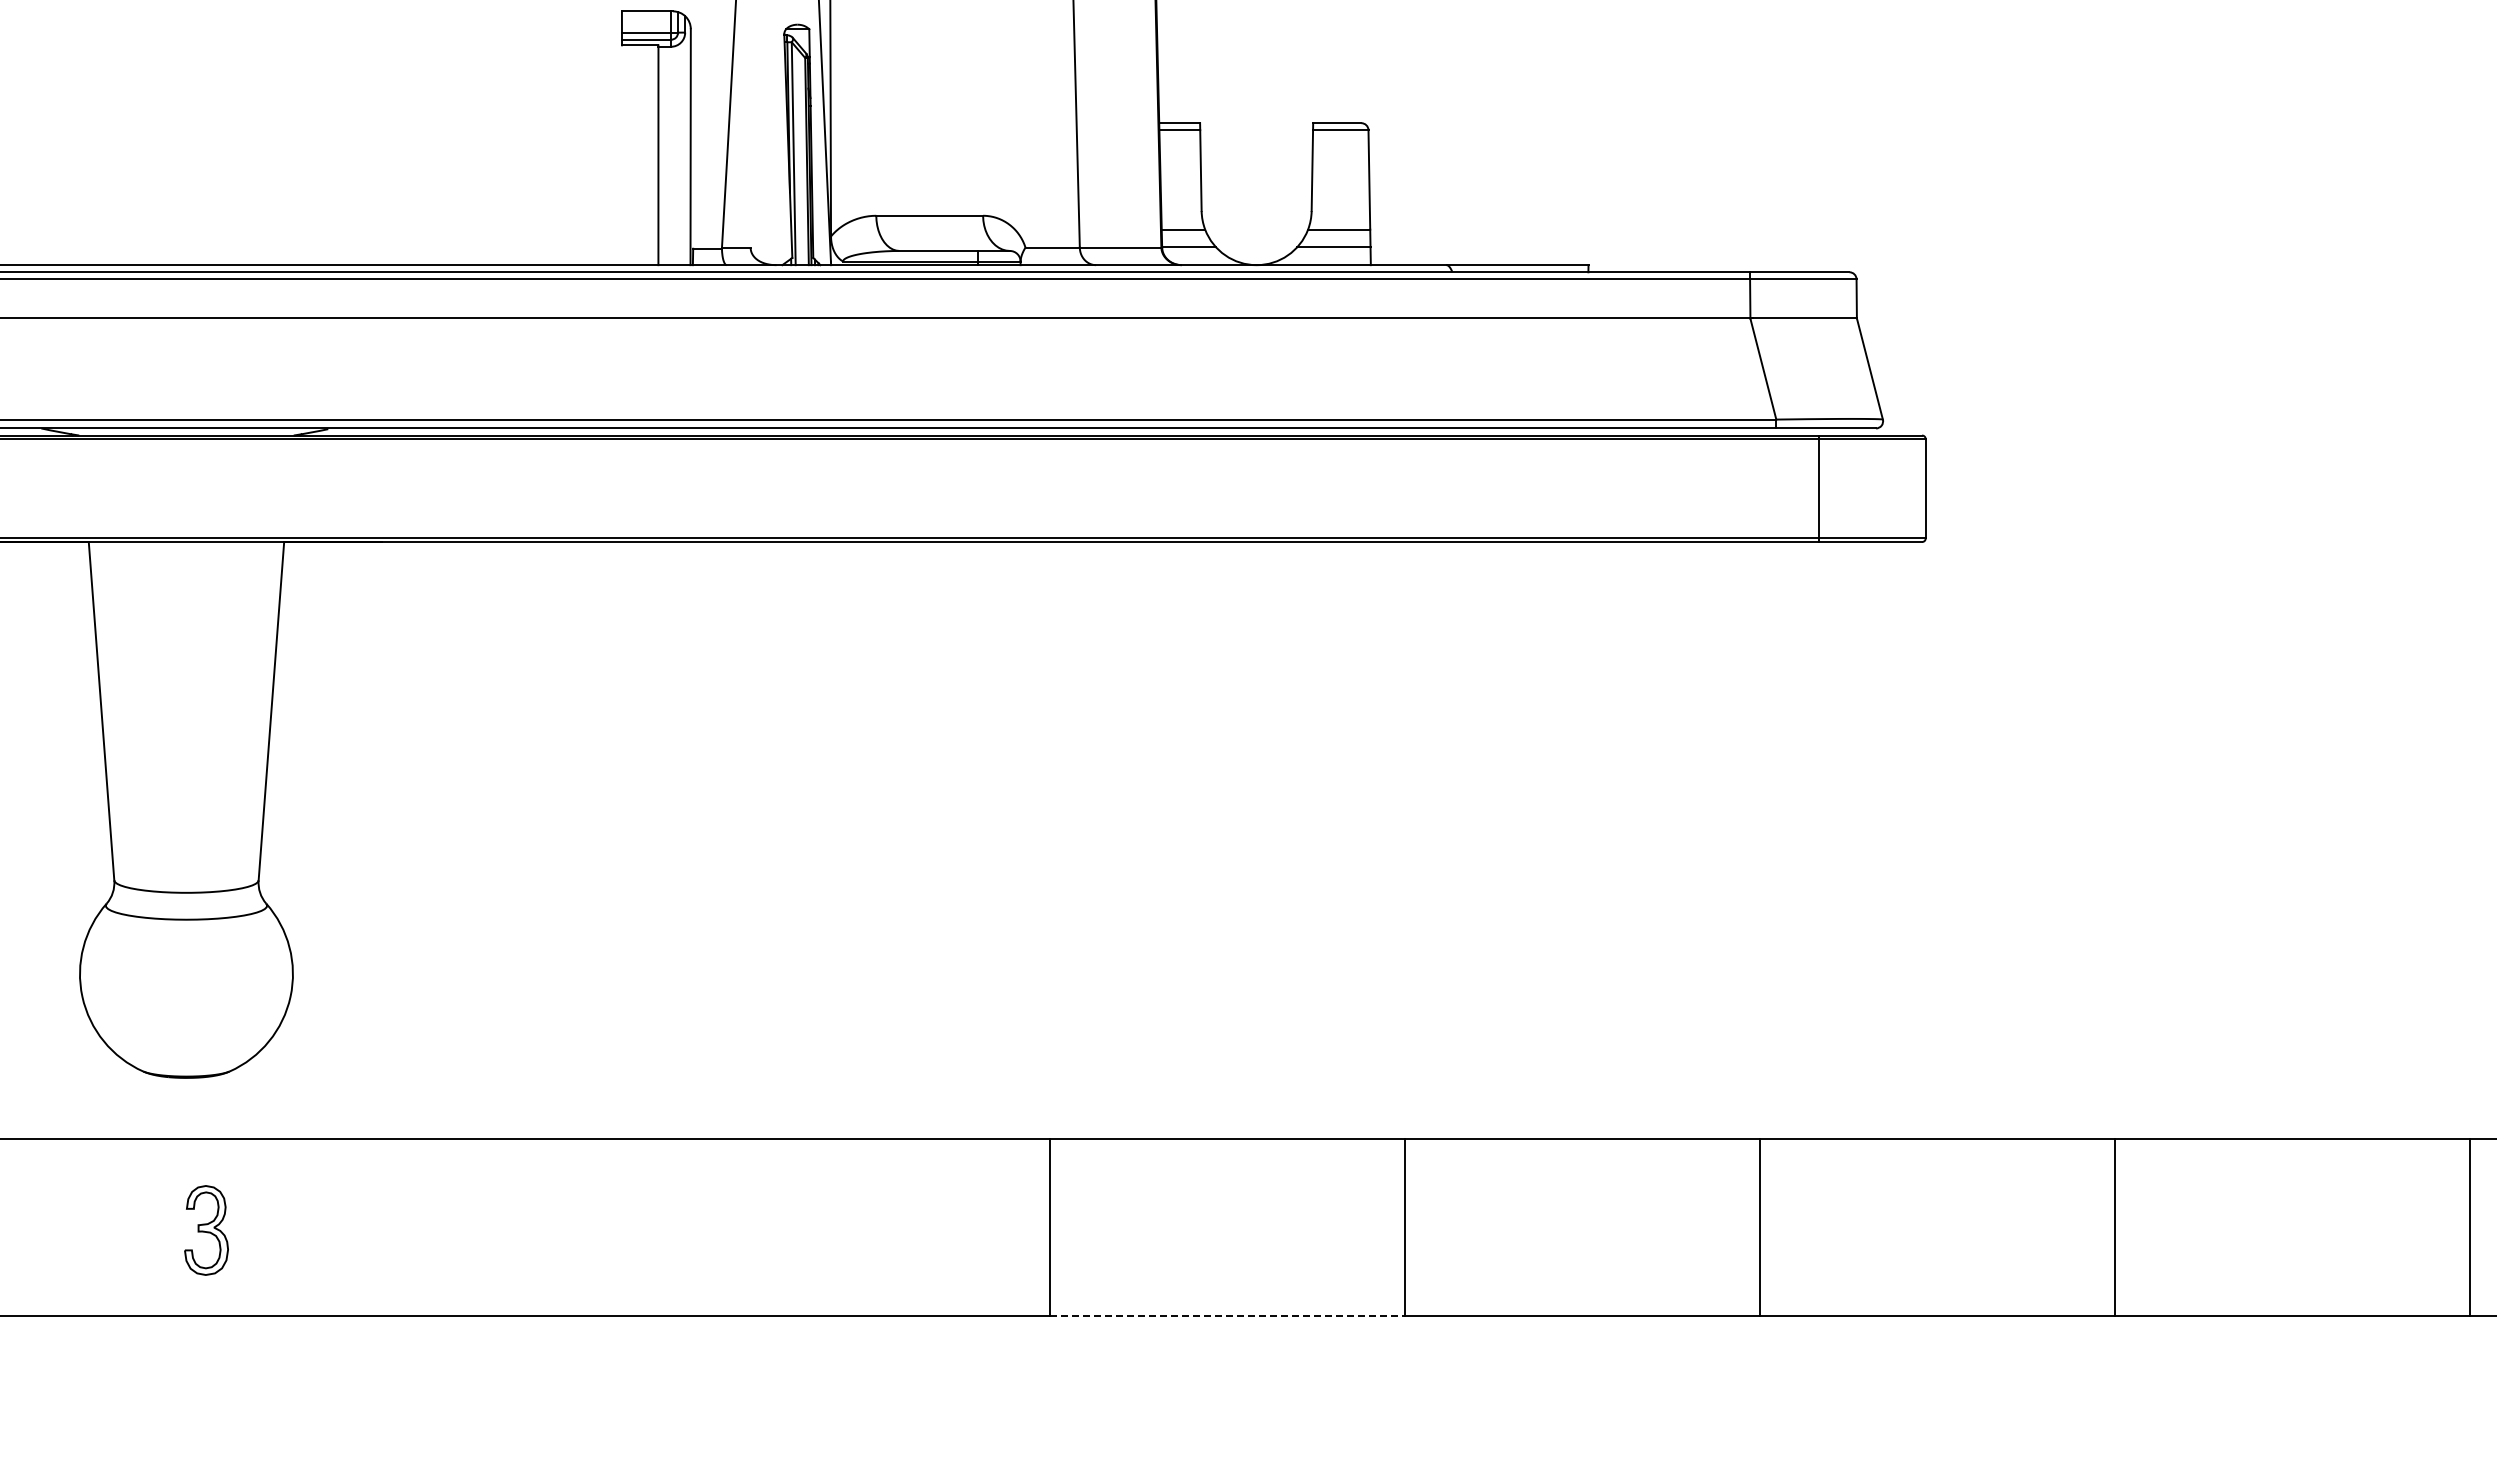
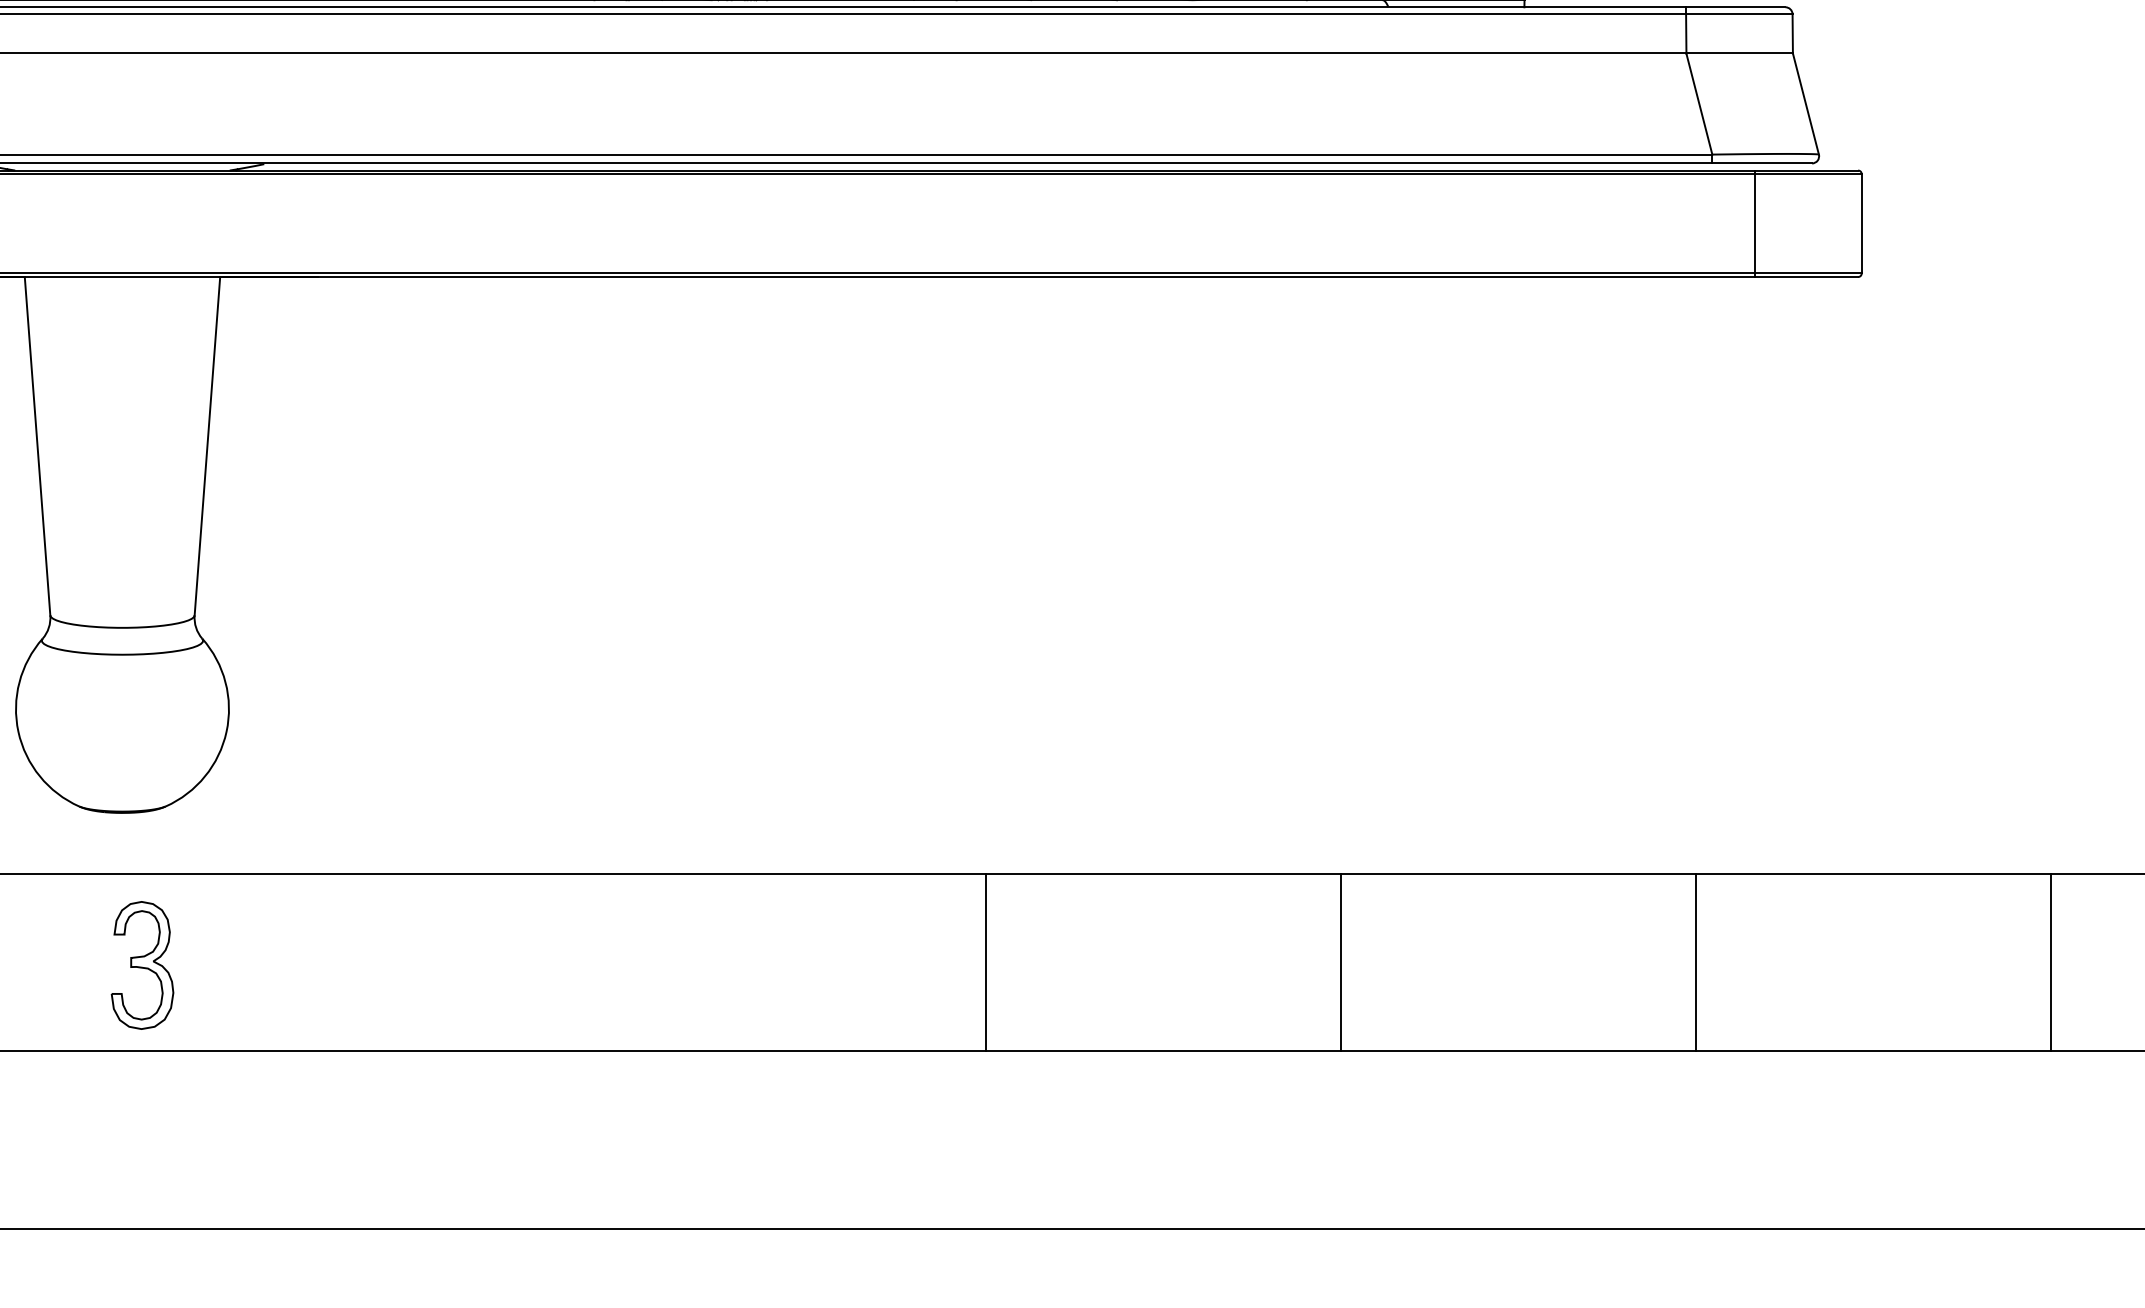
part: (206, 1230) -> (142, 965), size x1.43
line: (1228, 1316) -> (1164, 1051), dashed -> solid

